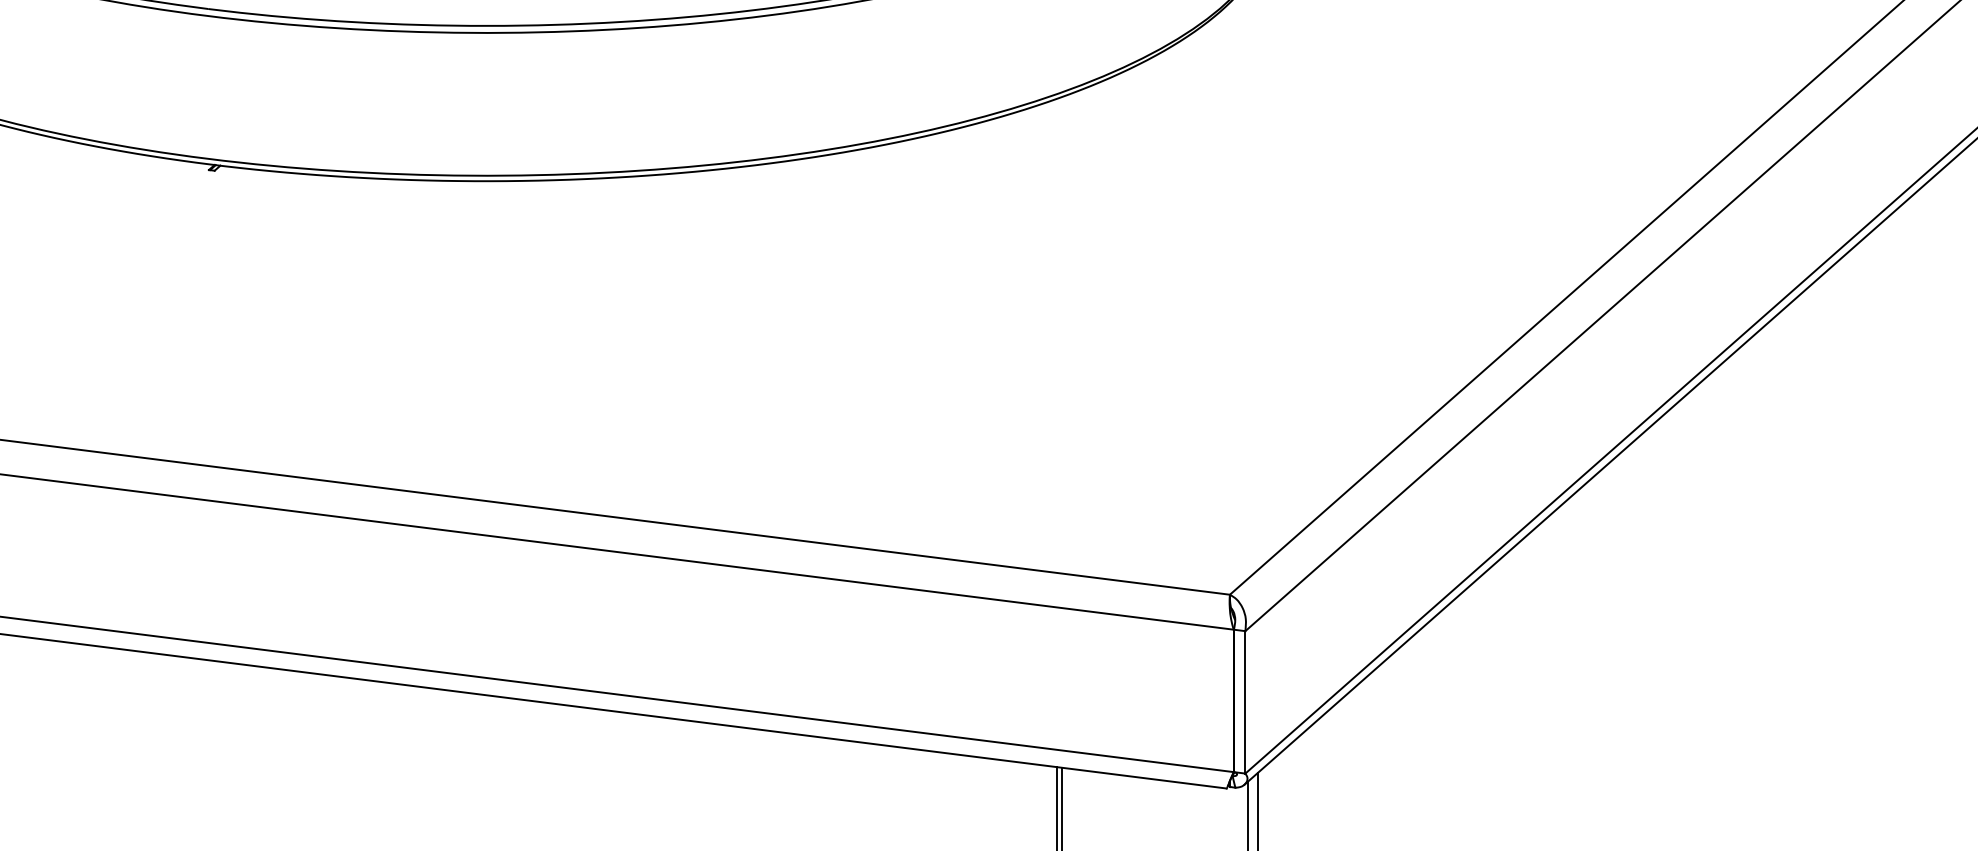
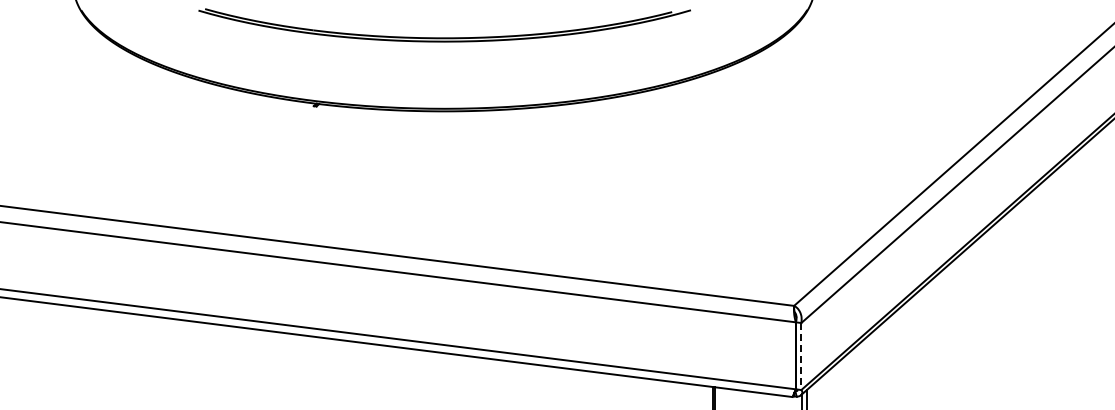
line: (1245, 704) -> (801, 357), solid -> dashed

